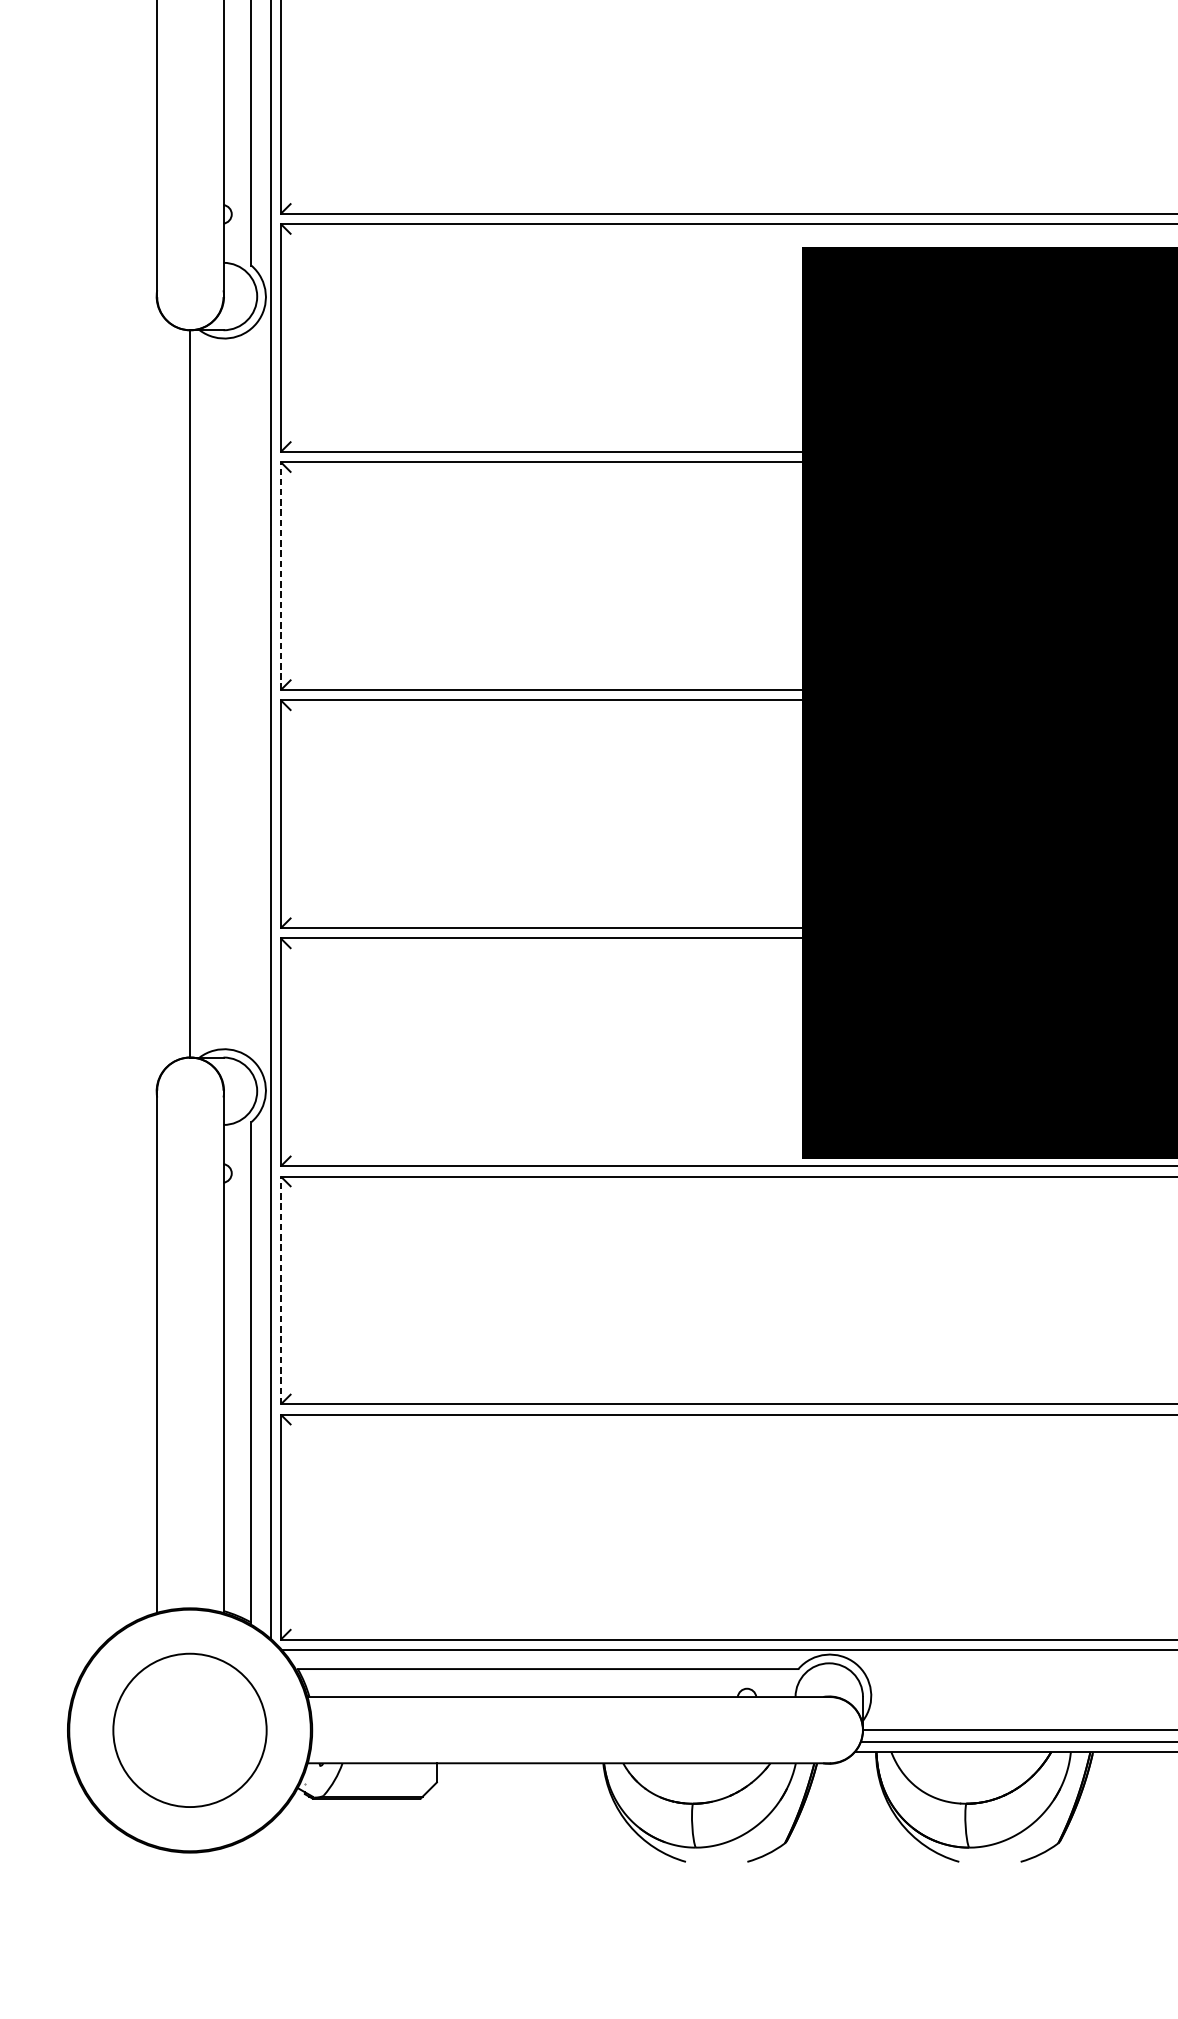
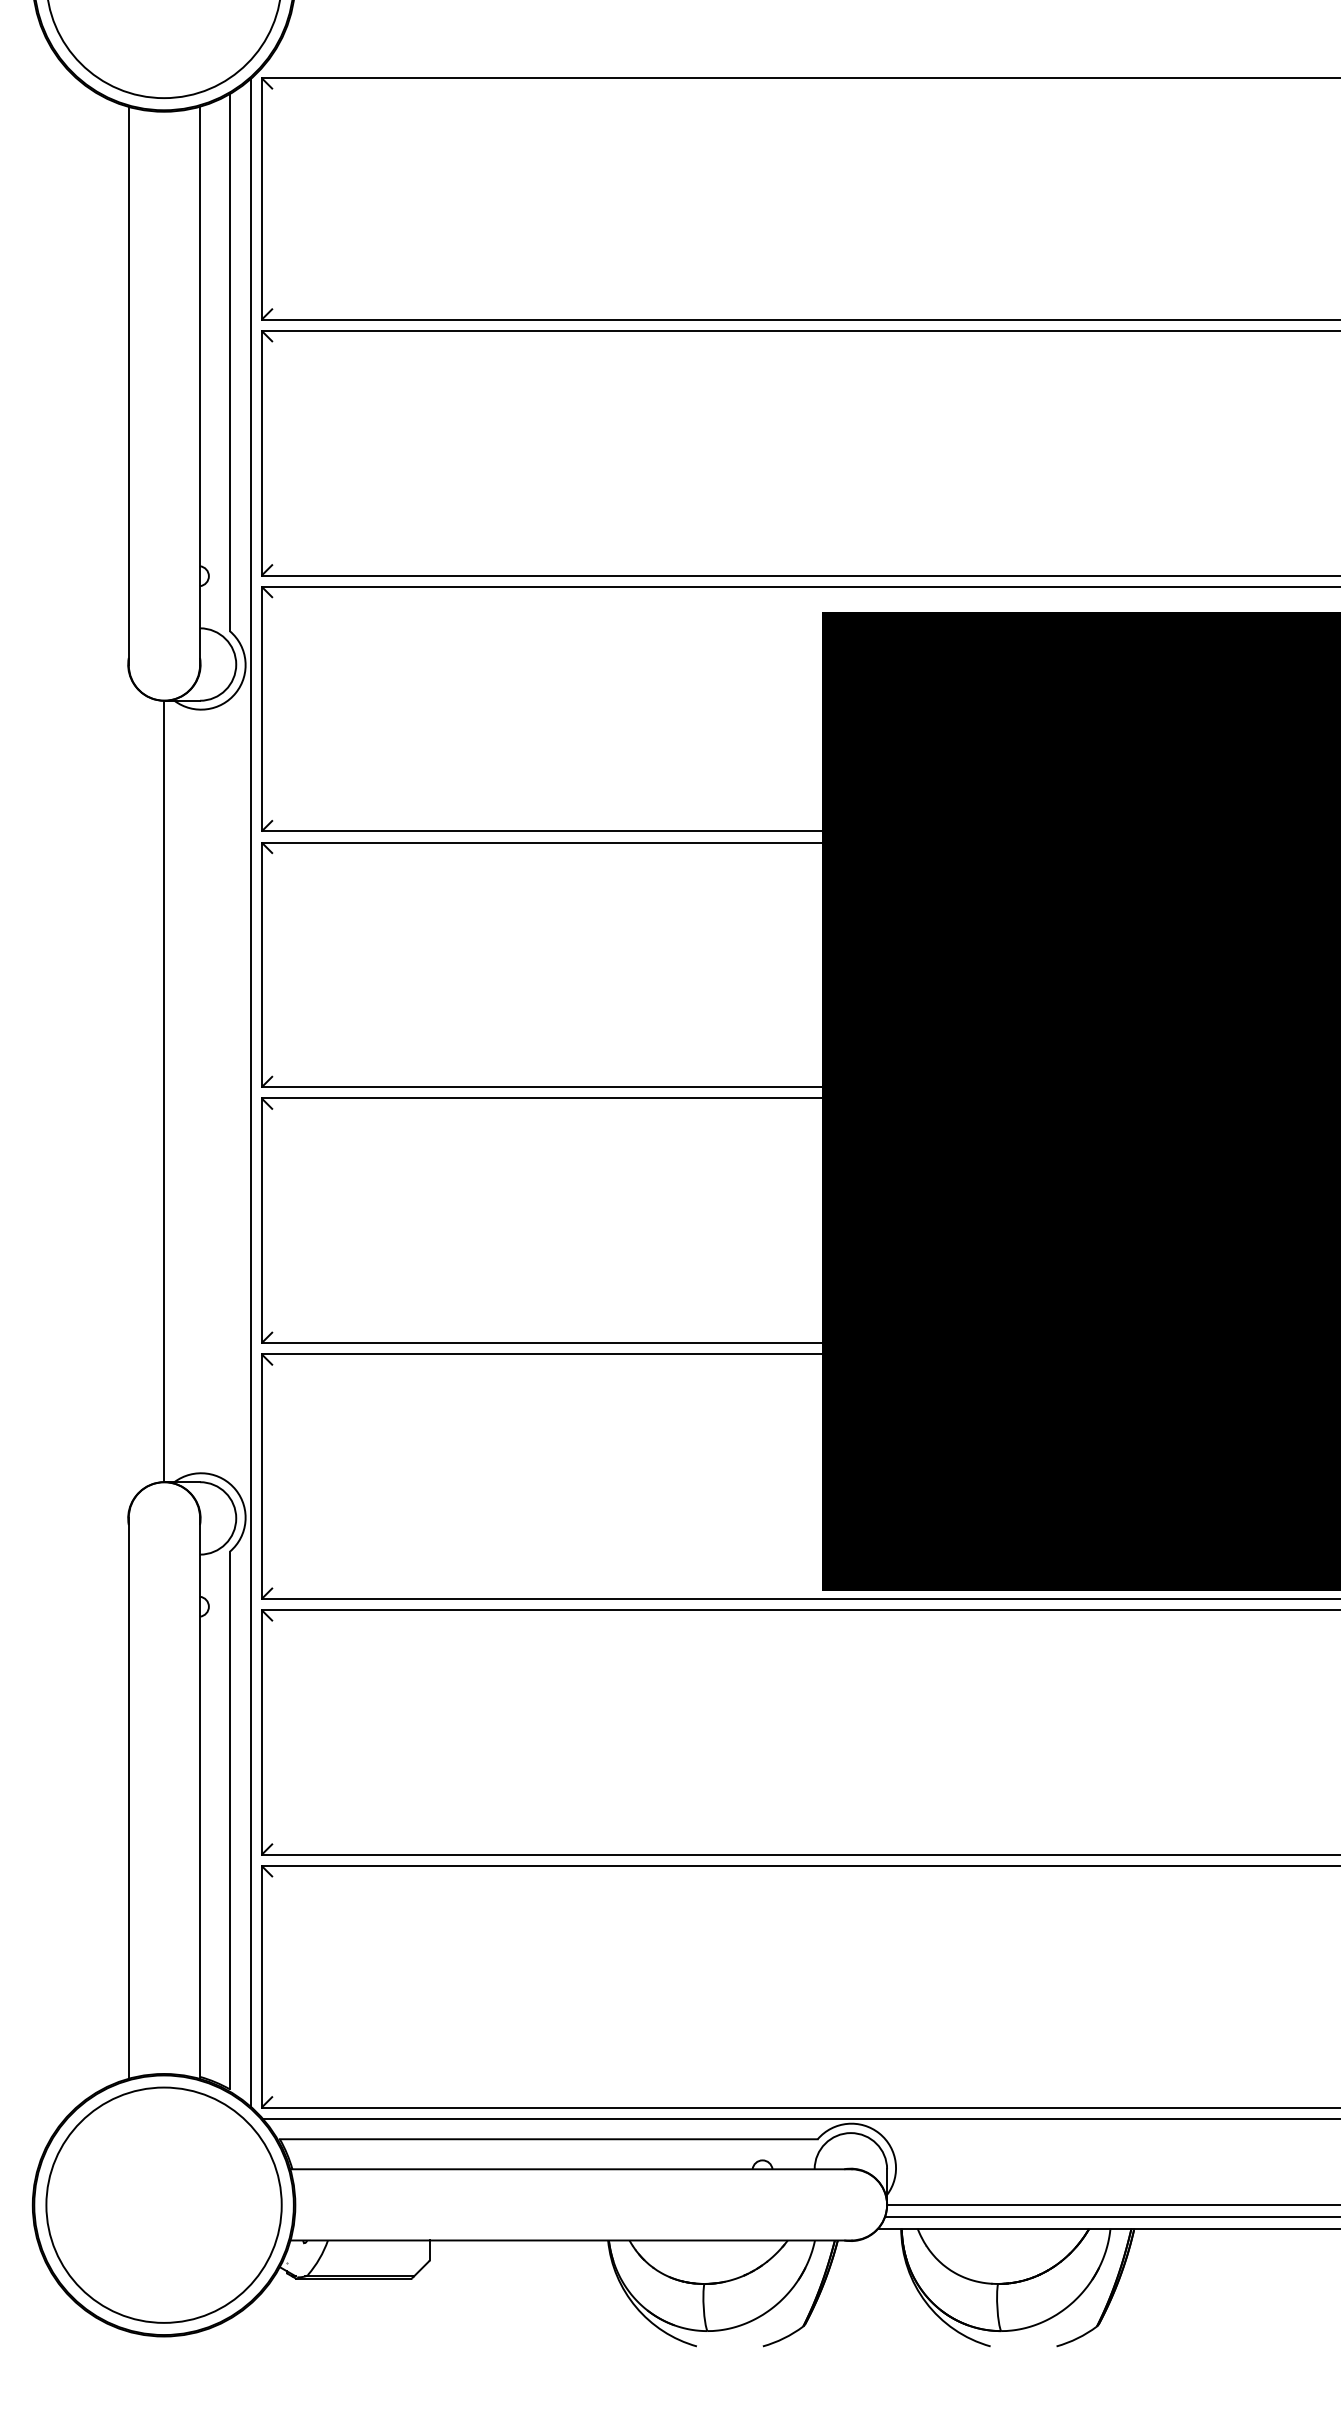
line: (280, 575) -> (261, 964), dashed -> solid
line: (280, 1289) -> (261, 1731), dashed -> solid
circle: (189, 1729) -> (163, 2204), size x1.43

